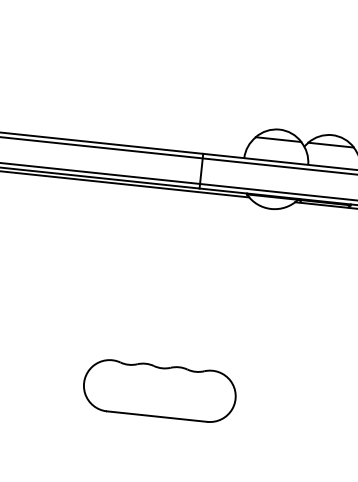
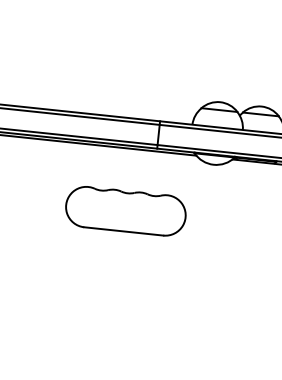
part: (159, 391) -> (125, 211), moved

